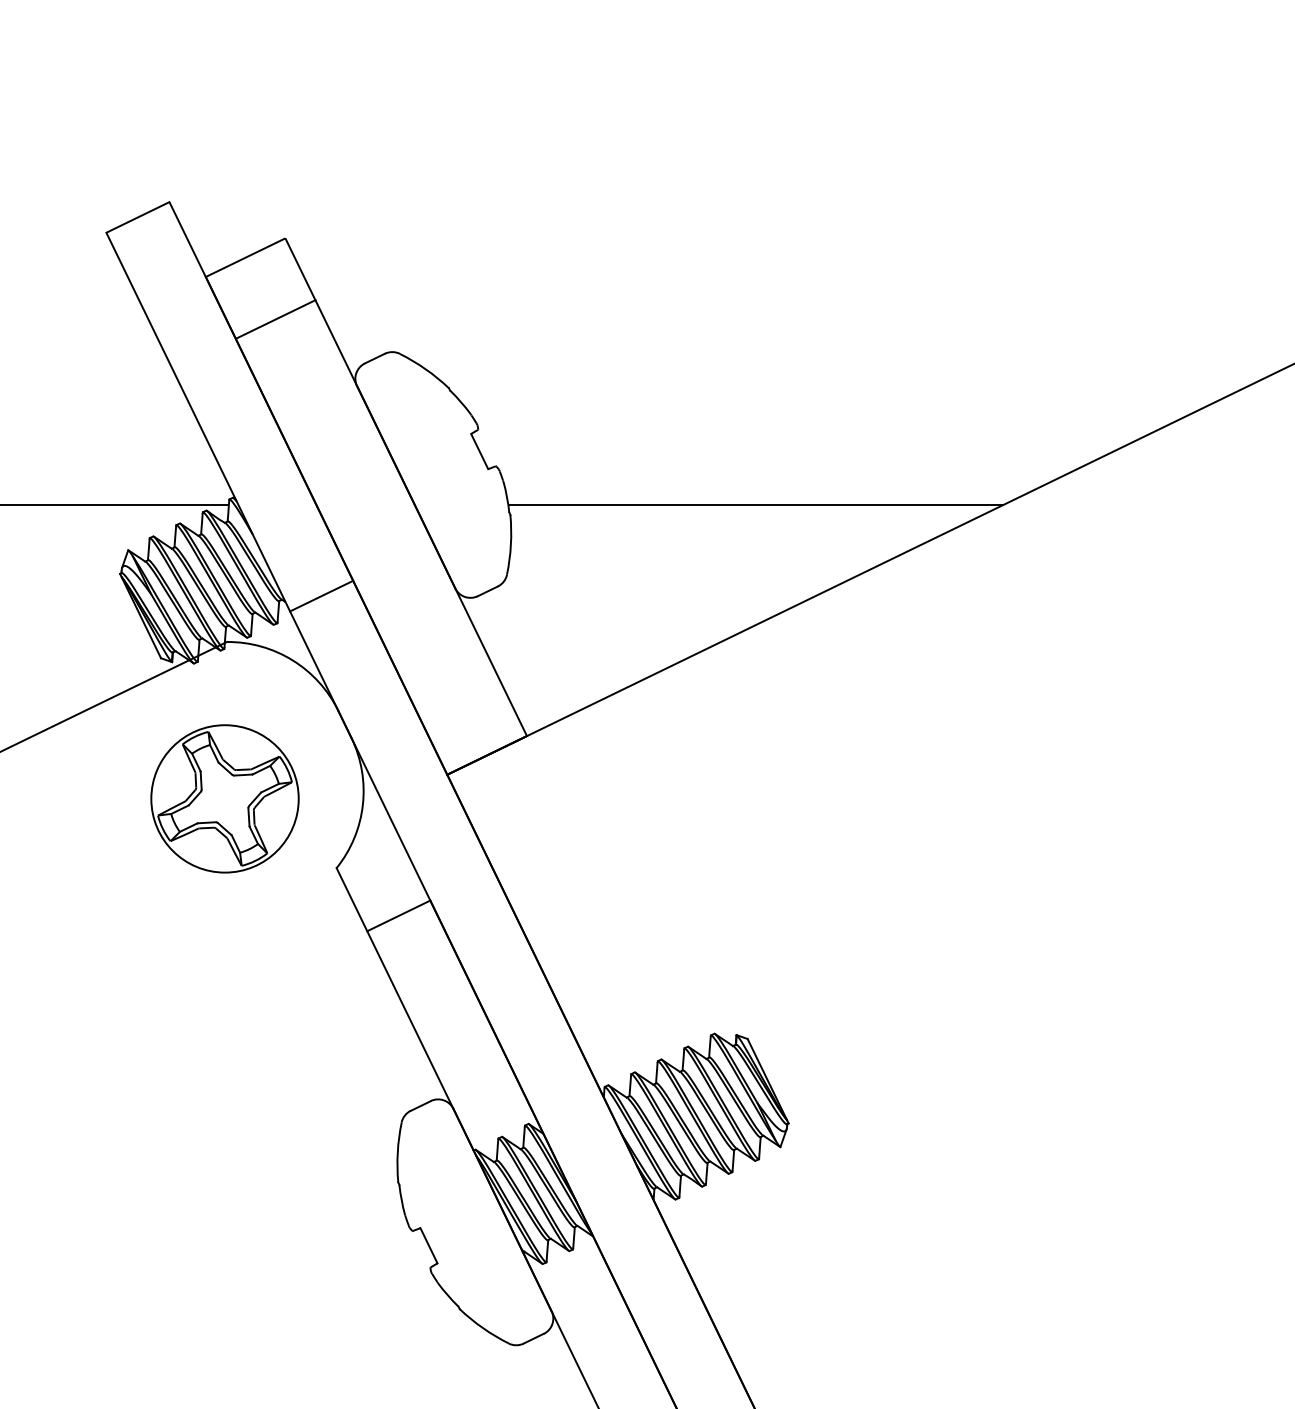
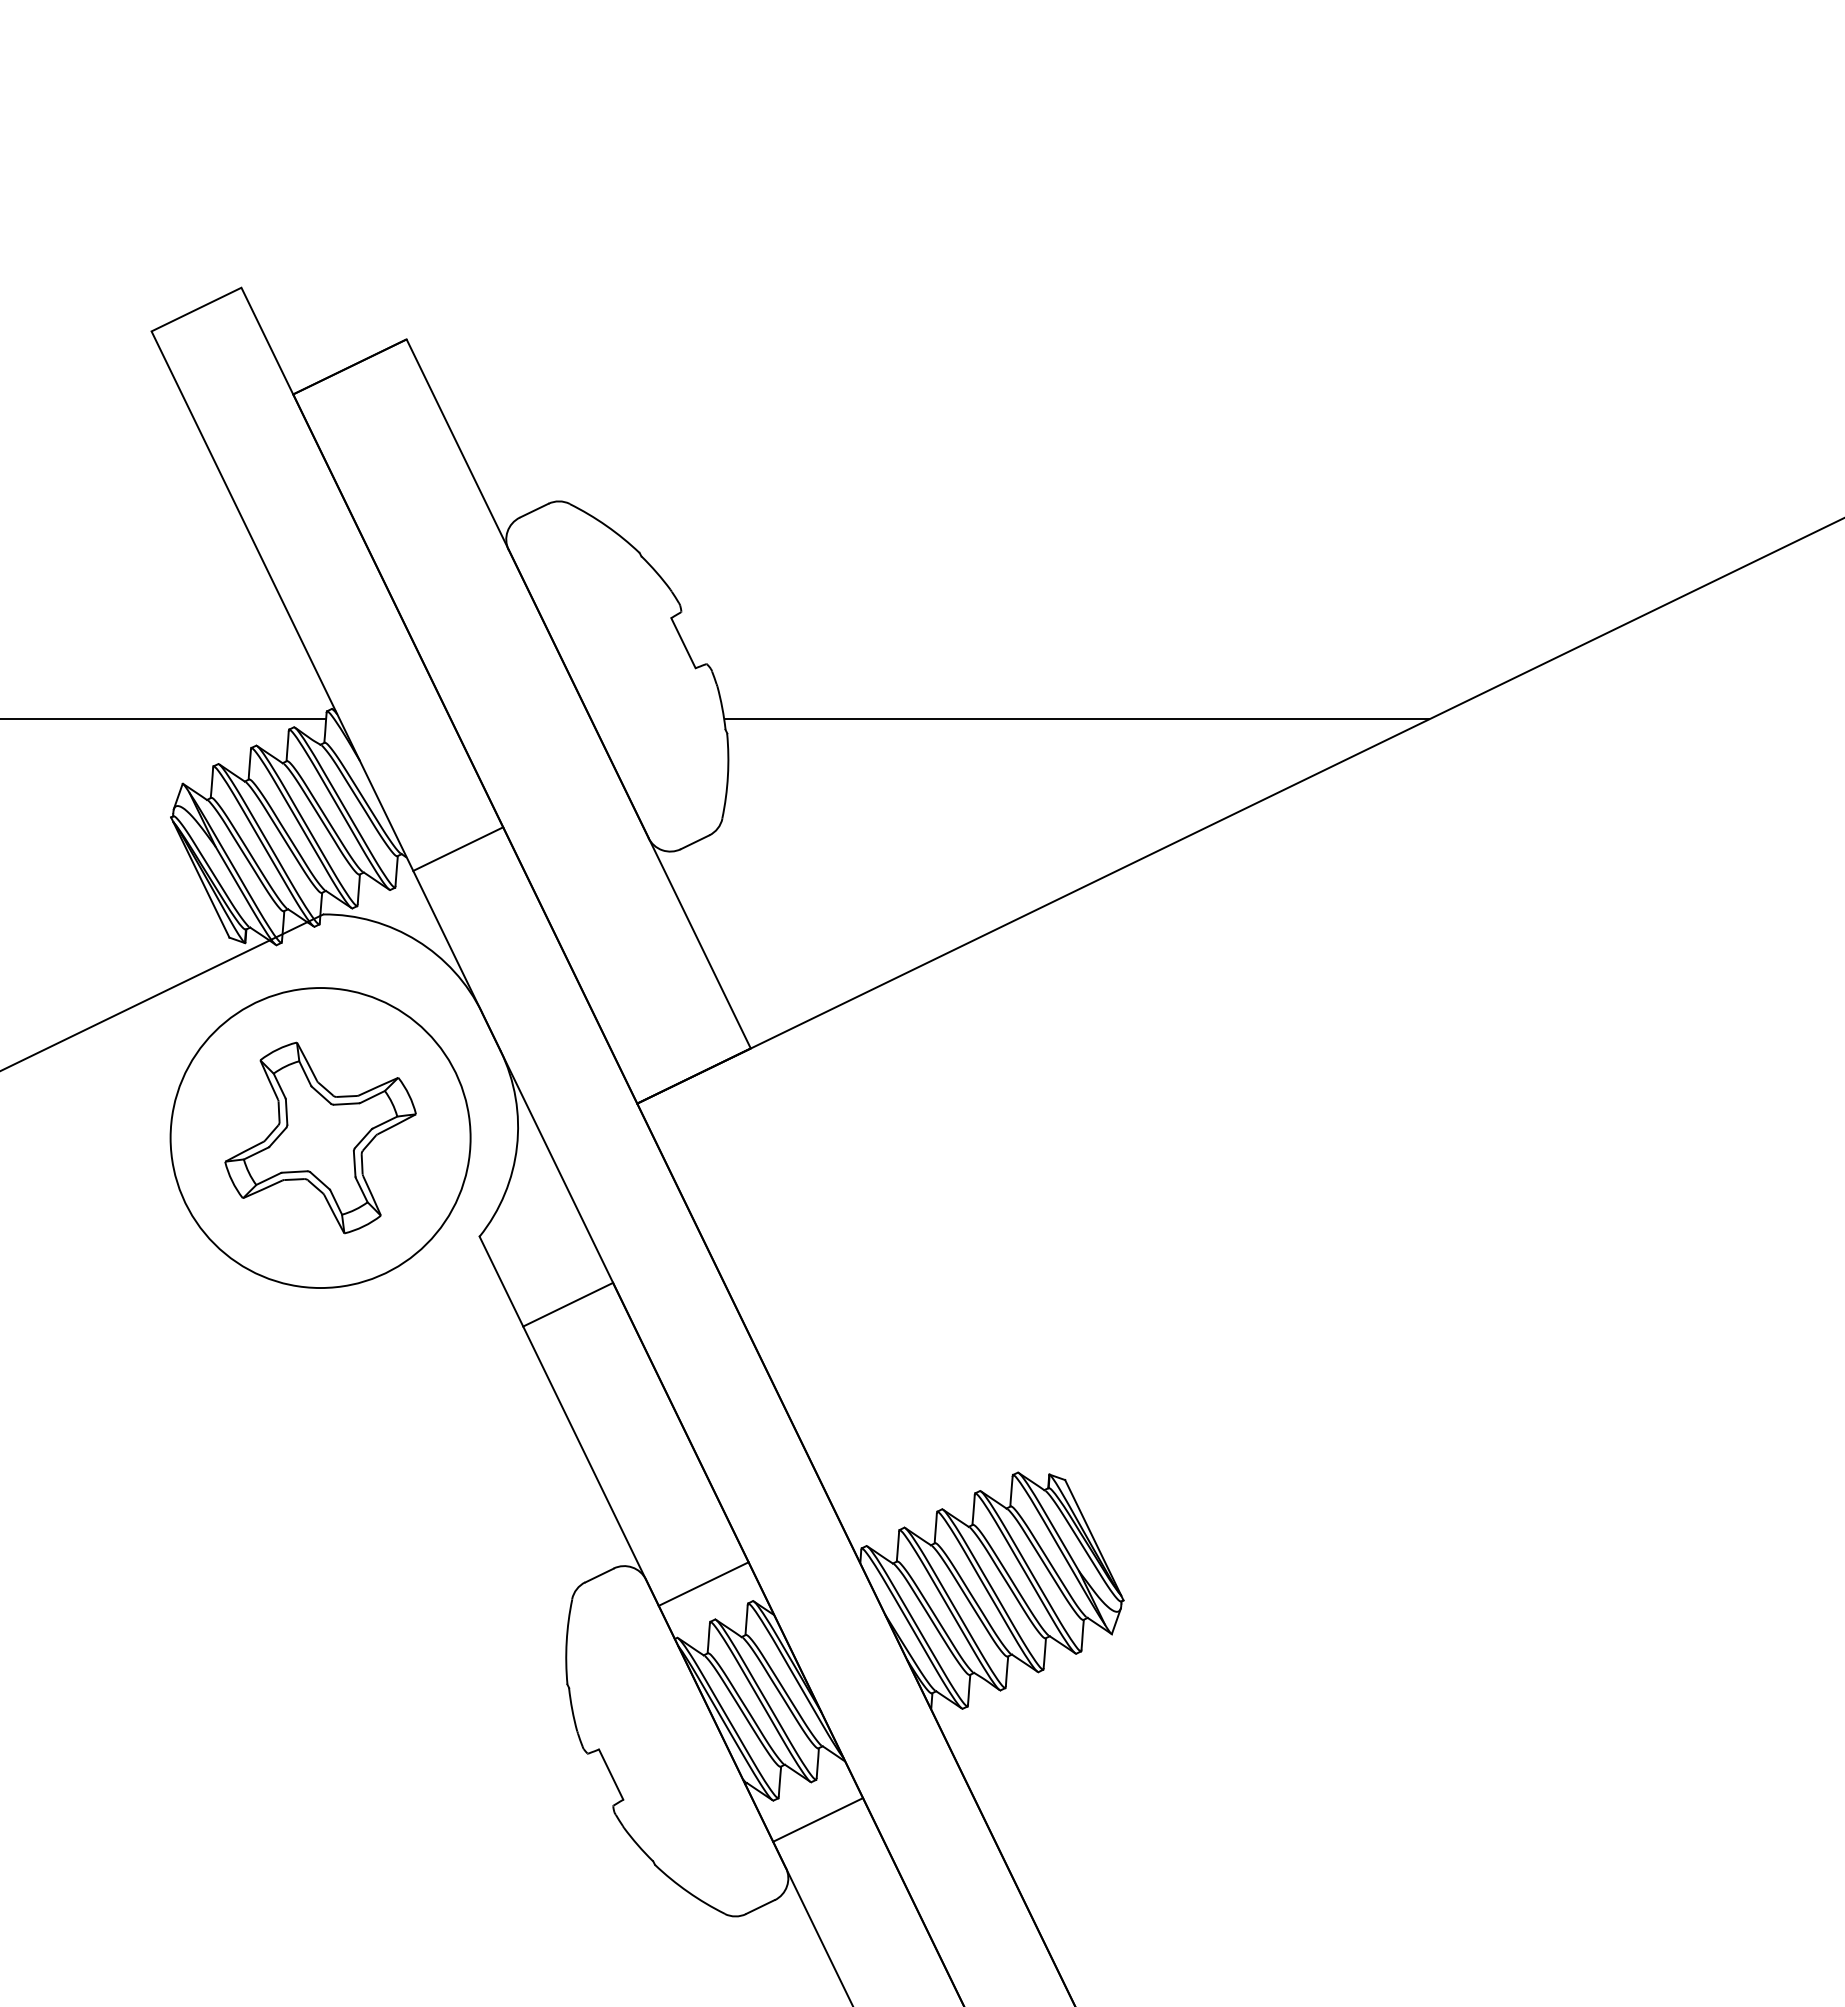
line: (275, 319) -> (349, 366), moved
circle: (224, 799) -> (320, 1138), size x1.43
line: (493, 1111) -> (703, 1583), added
line: (574, 1277) -> (818, 1819), added

